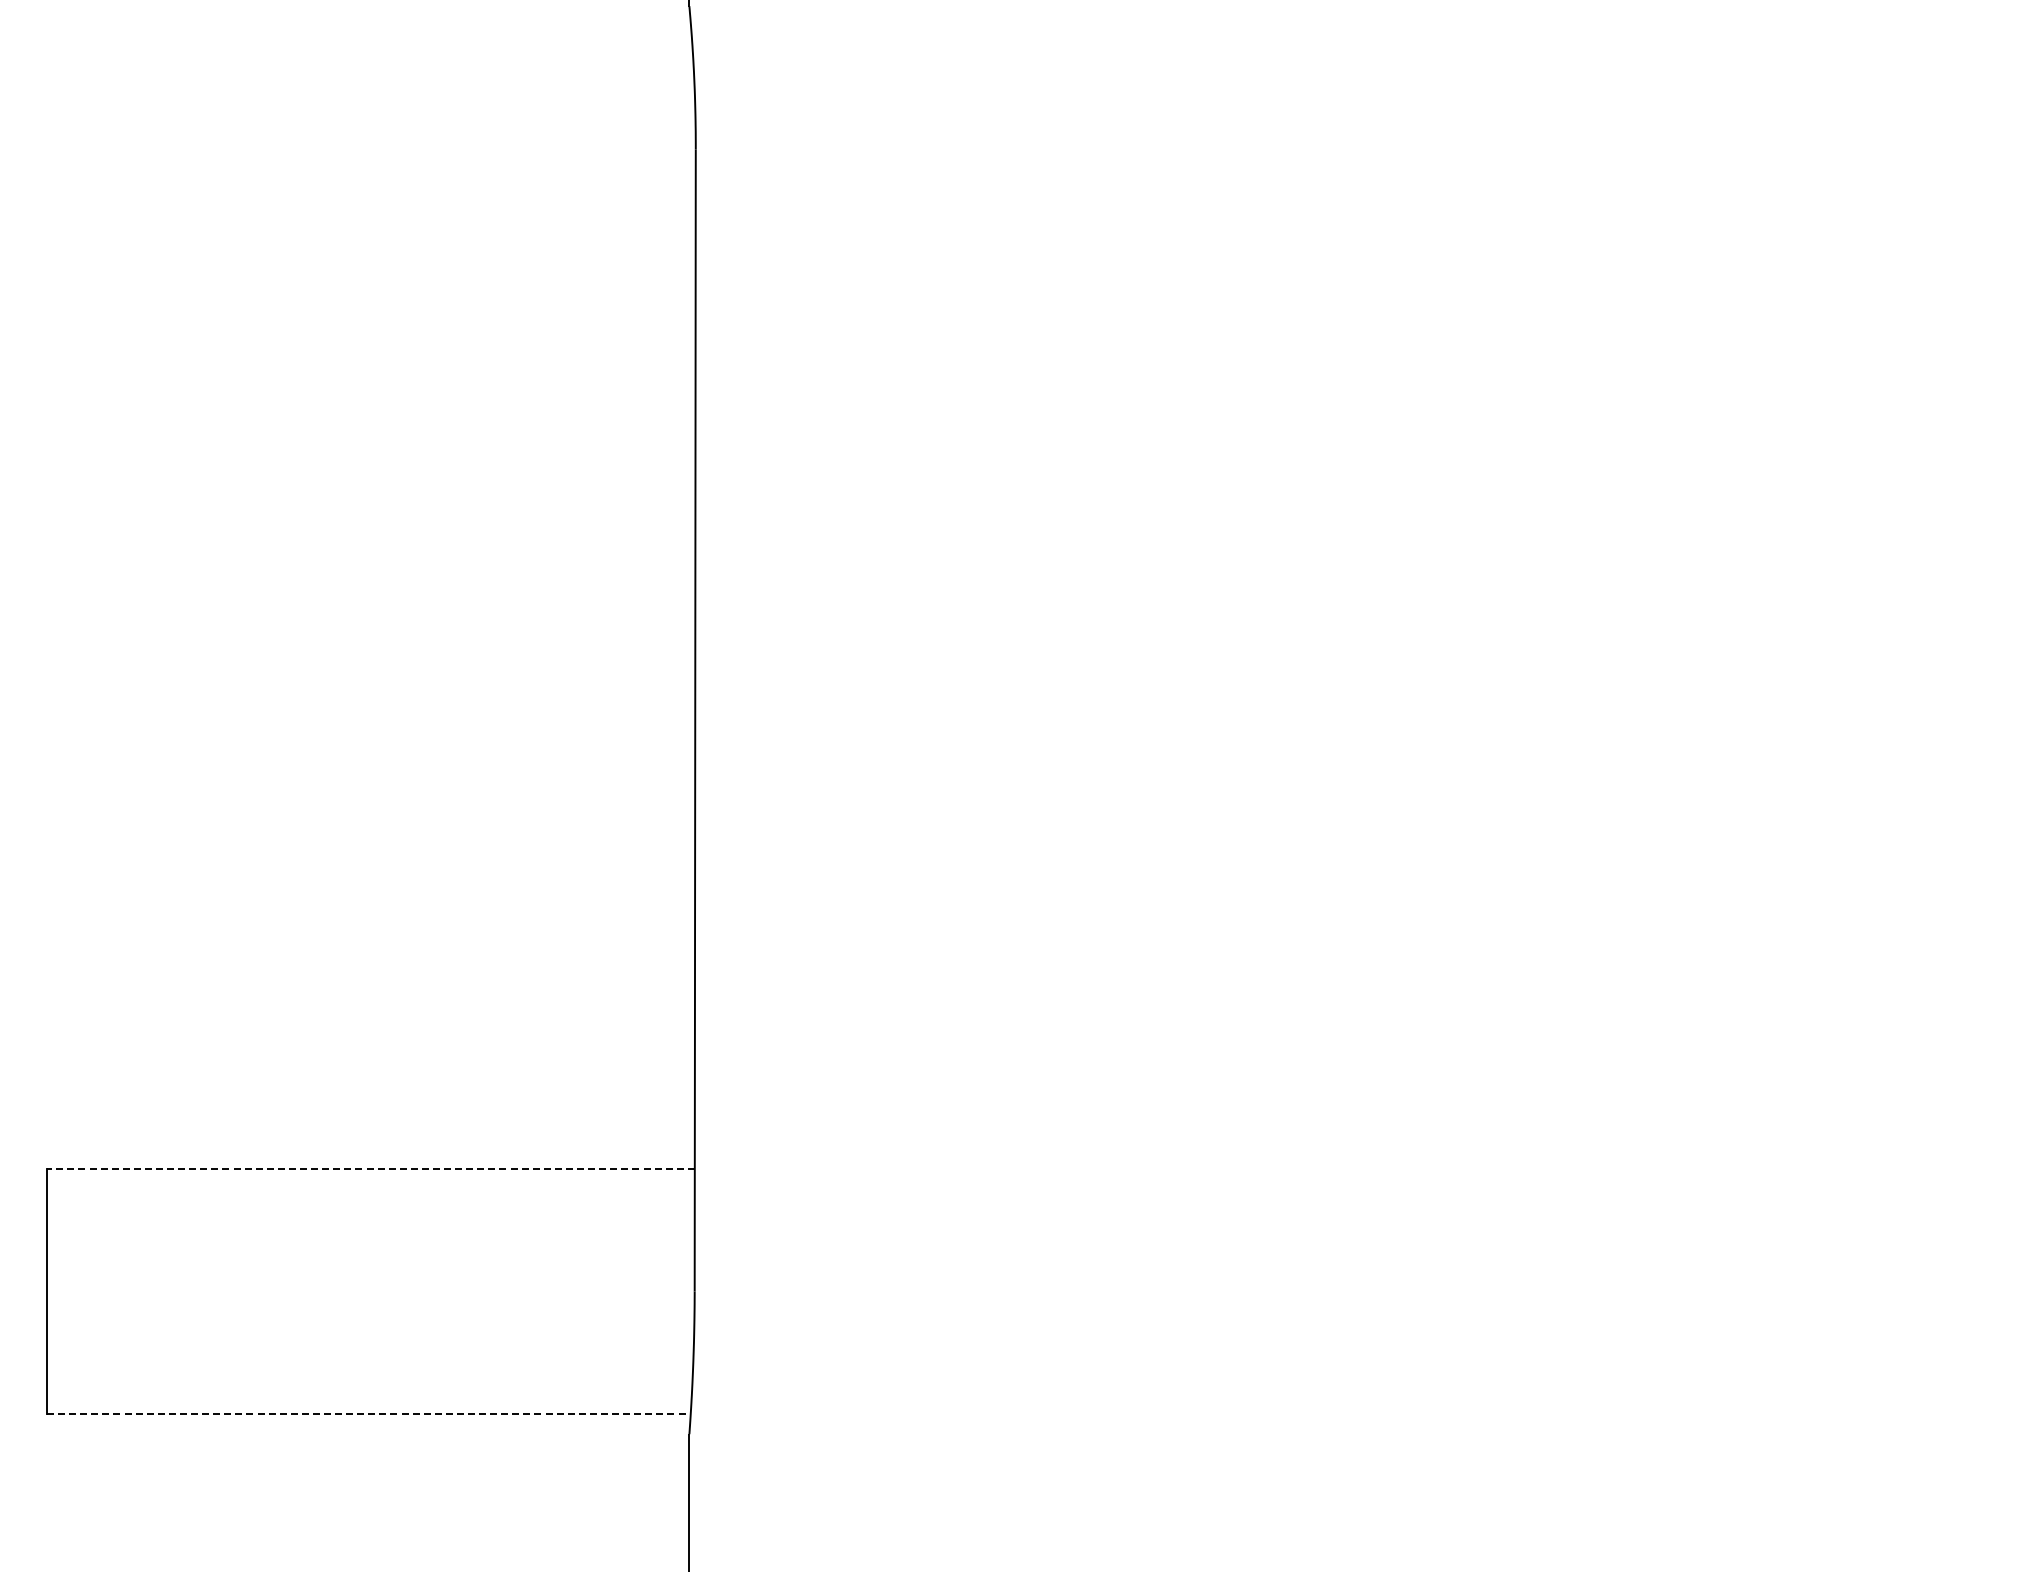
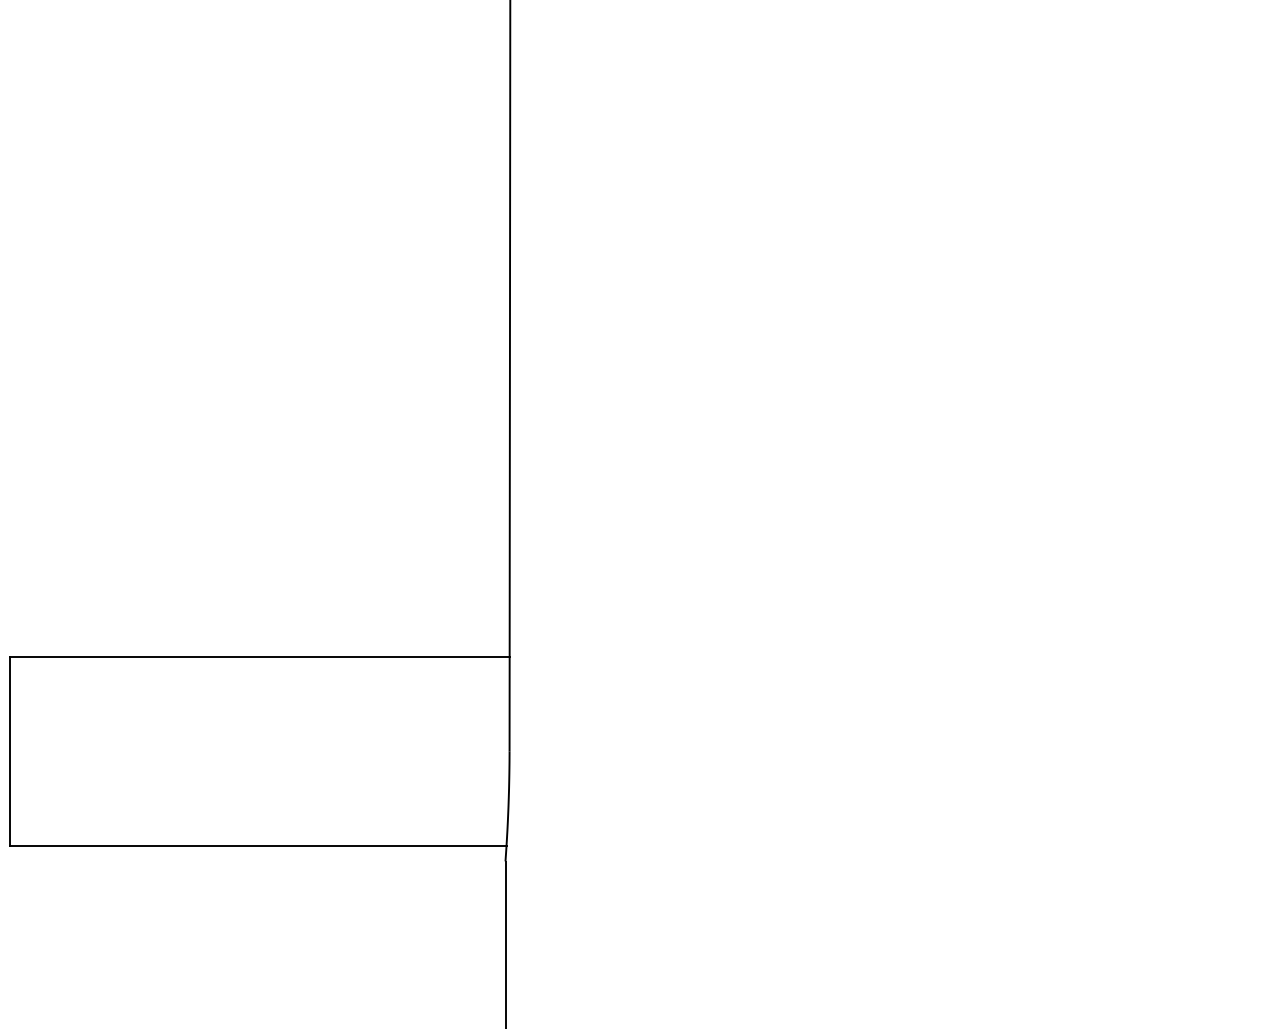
line: (370, 1169) -> (259, 657), dashed -> solid
line: (368, 1413) -> (258, 845), dashed -> solid

